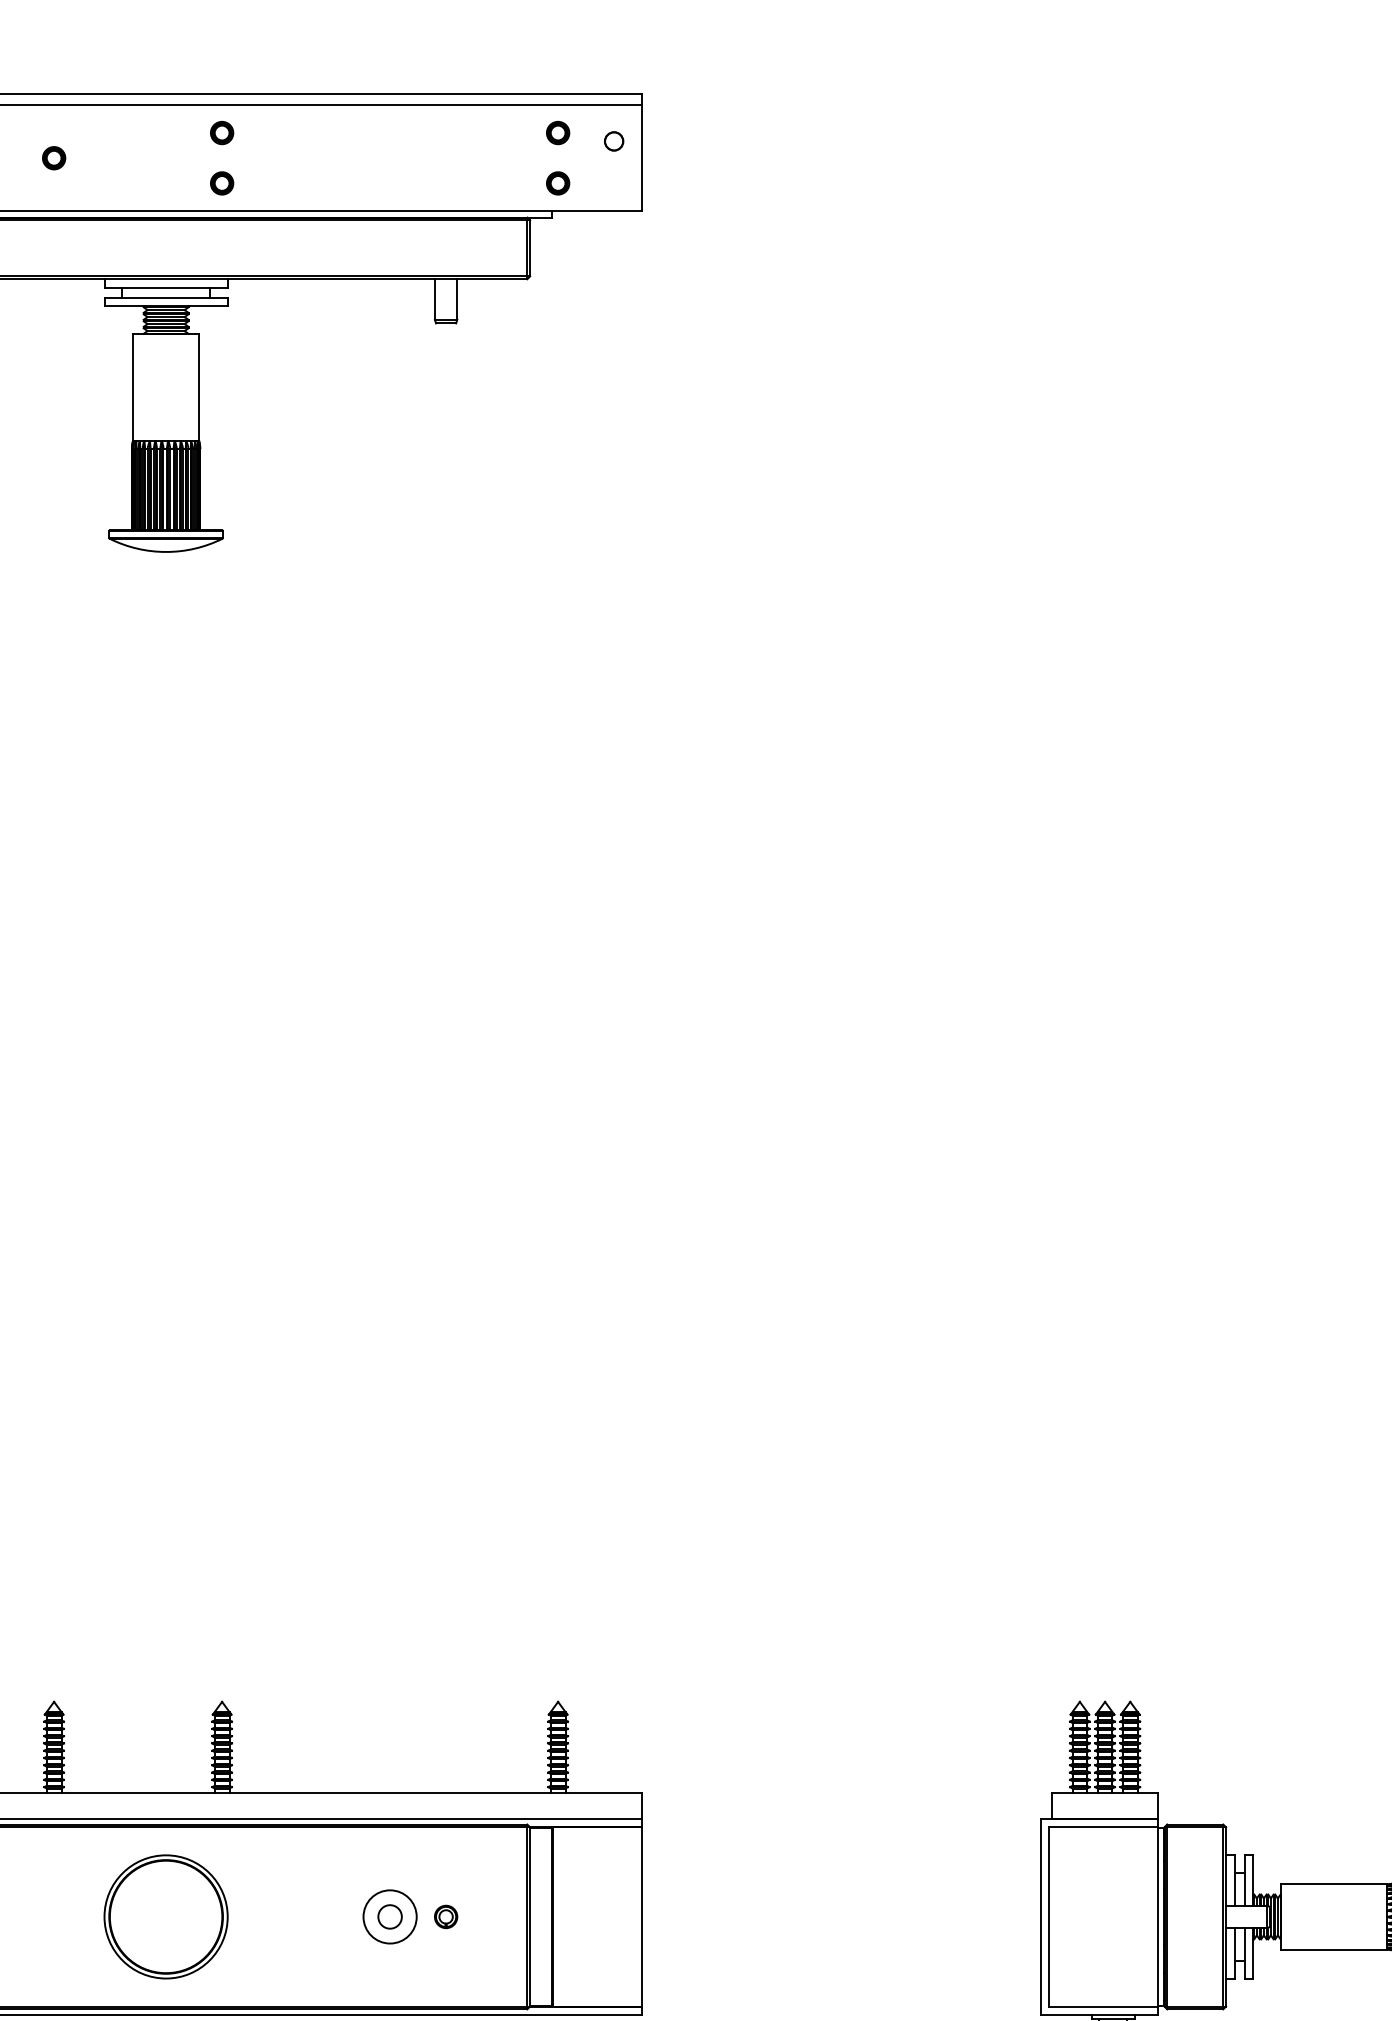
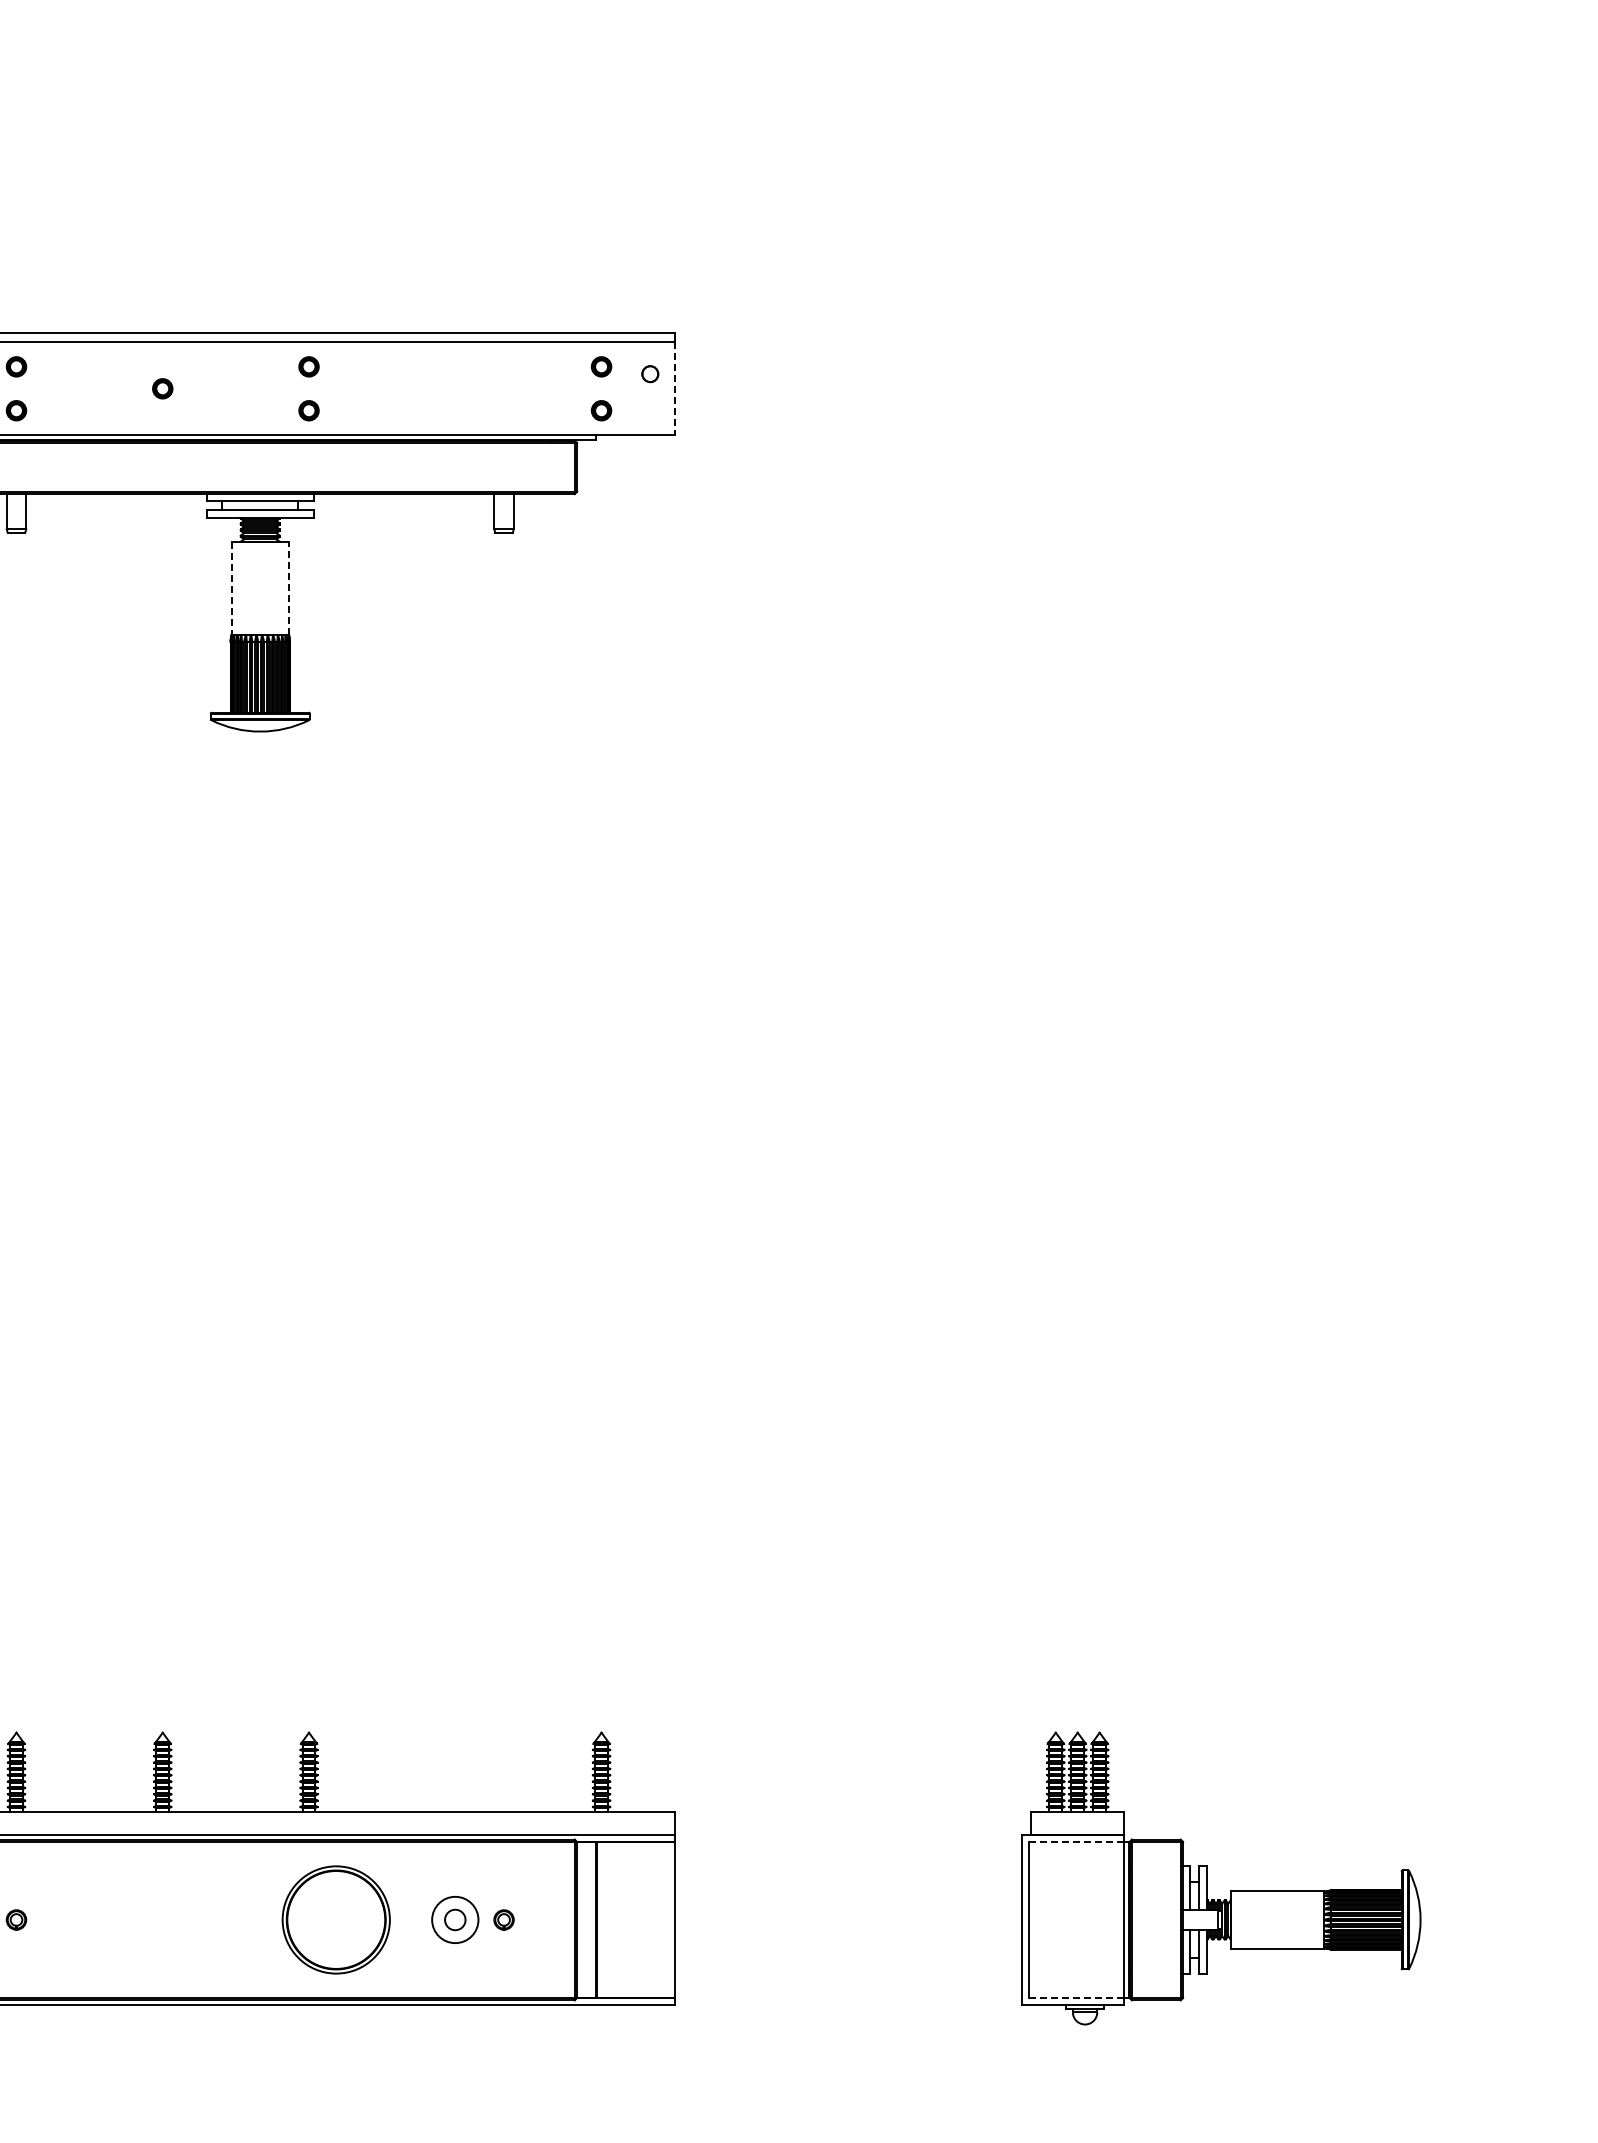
line: (641, 159) -> (674, 389), solid -> dashed
line: (199, 386) -> (289, 587), solid -> dashed
line: (133, 387) -> (231, 588), solid -> dashed
line: (1103, 1826) -> (1076, 1841), solid -> dashed
part: (165, 1916) -> (335, 1919), moved
line: (1103, 2005) -> (1076, 1997), solid -> dashed

